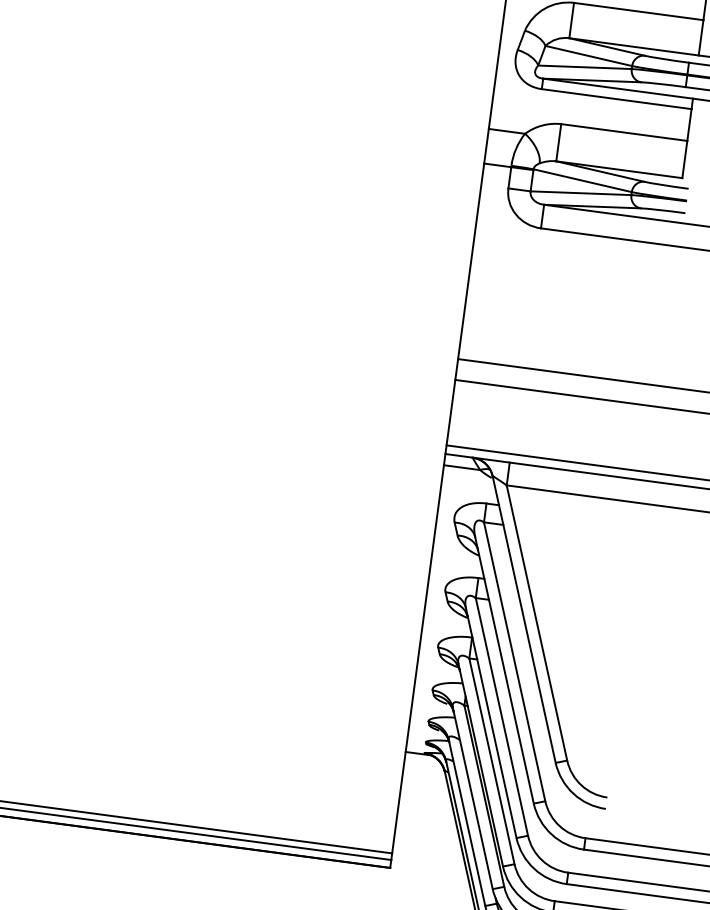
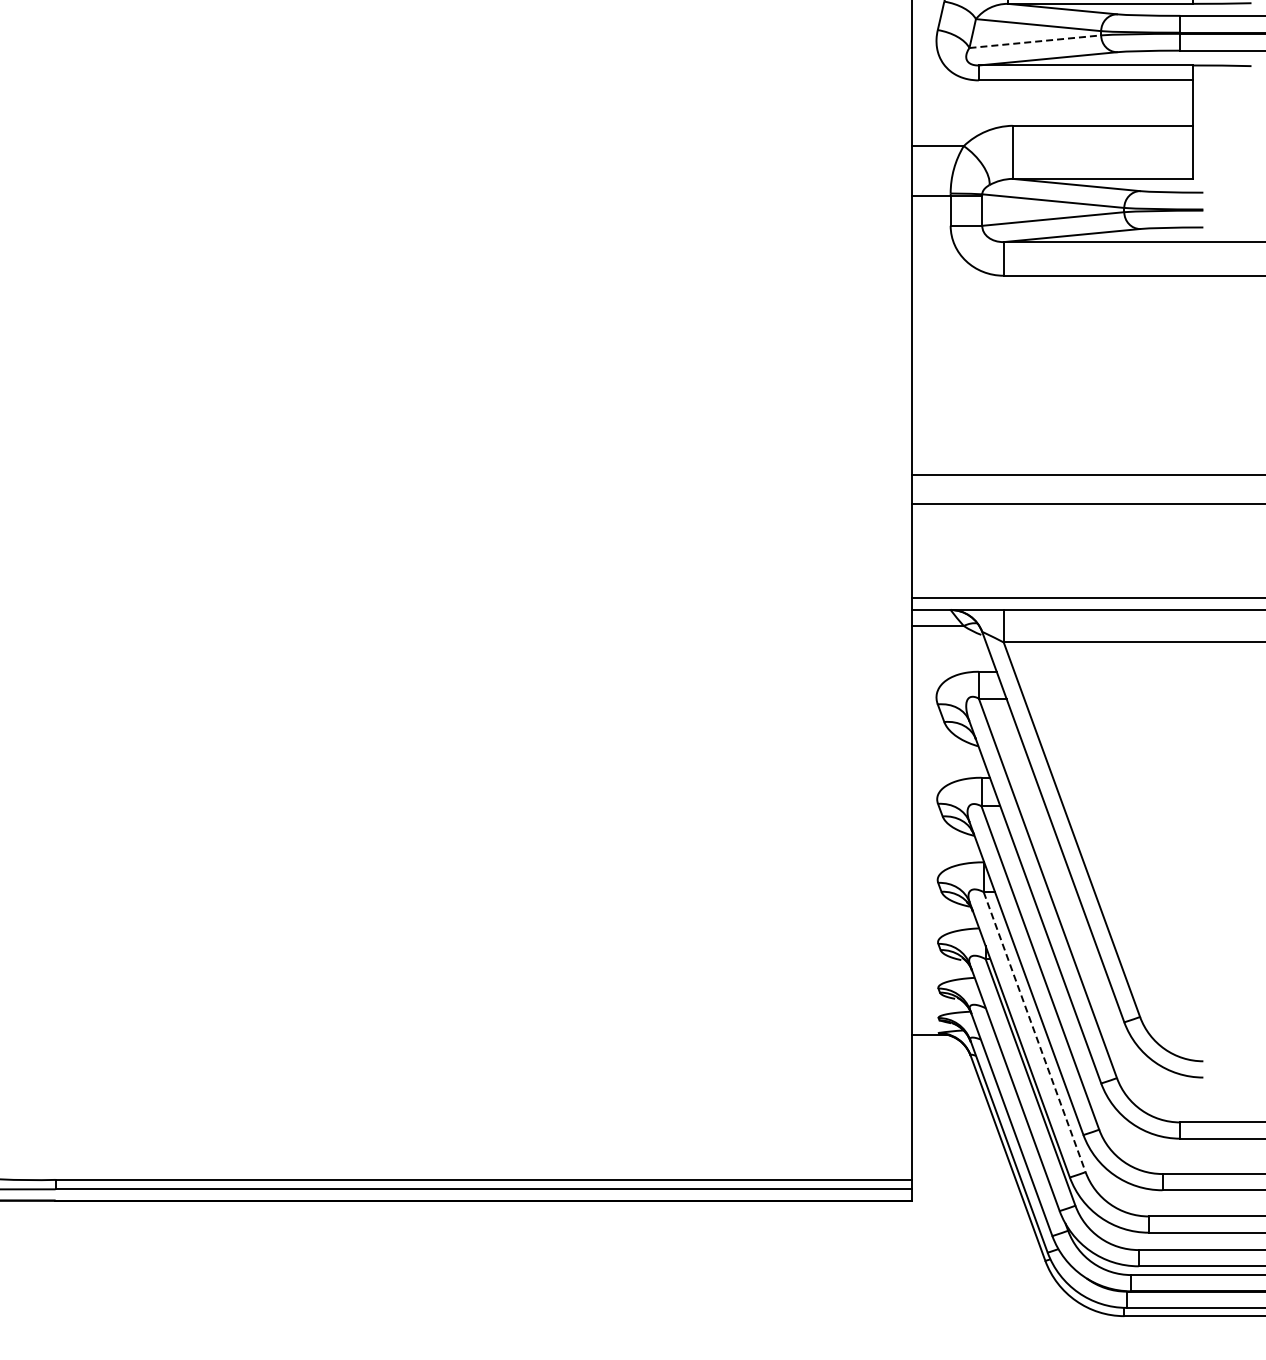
line: (585, 67) -> (1035, 41), solid -> dashed
line: (491, 761) -> (1034, 1032), solid -> dashed

